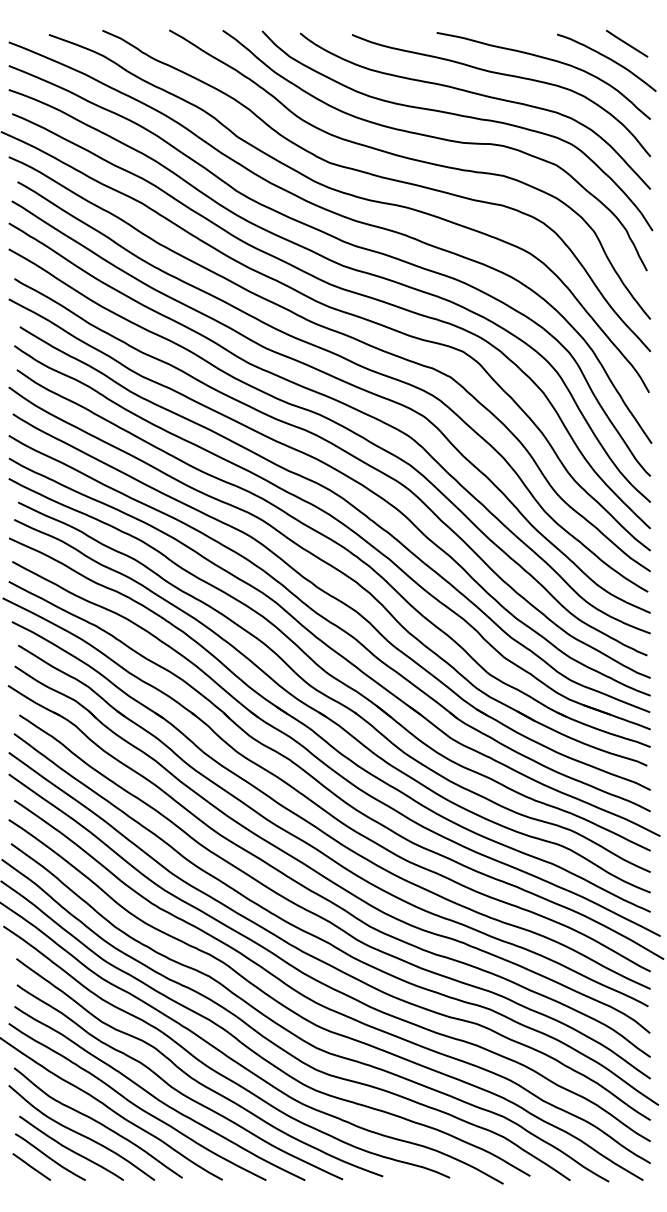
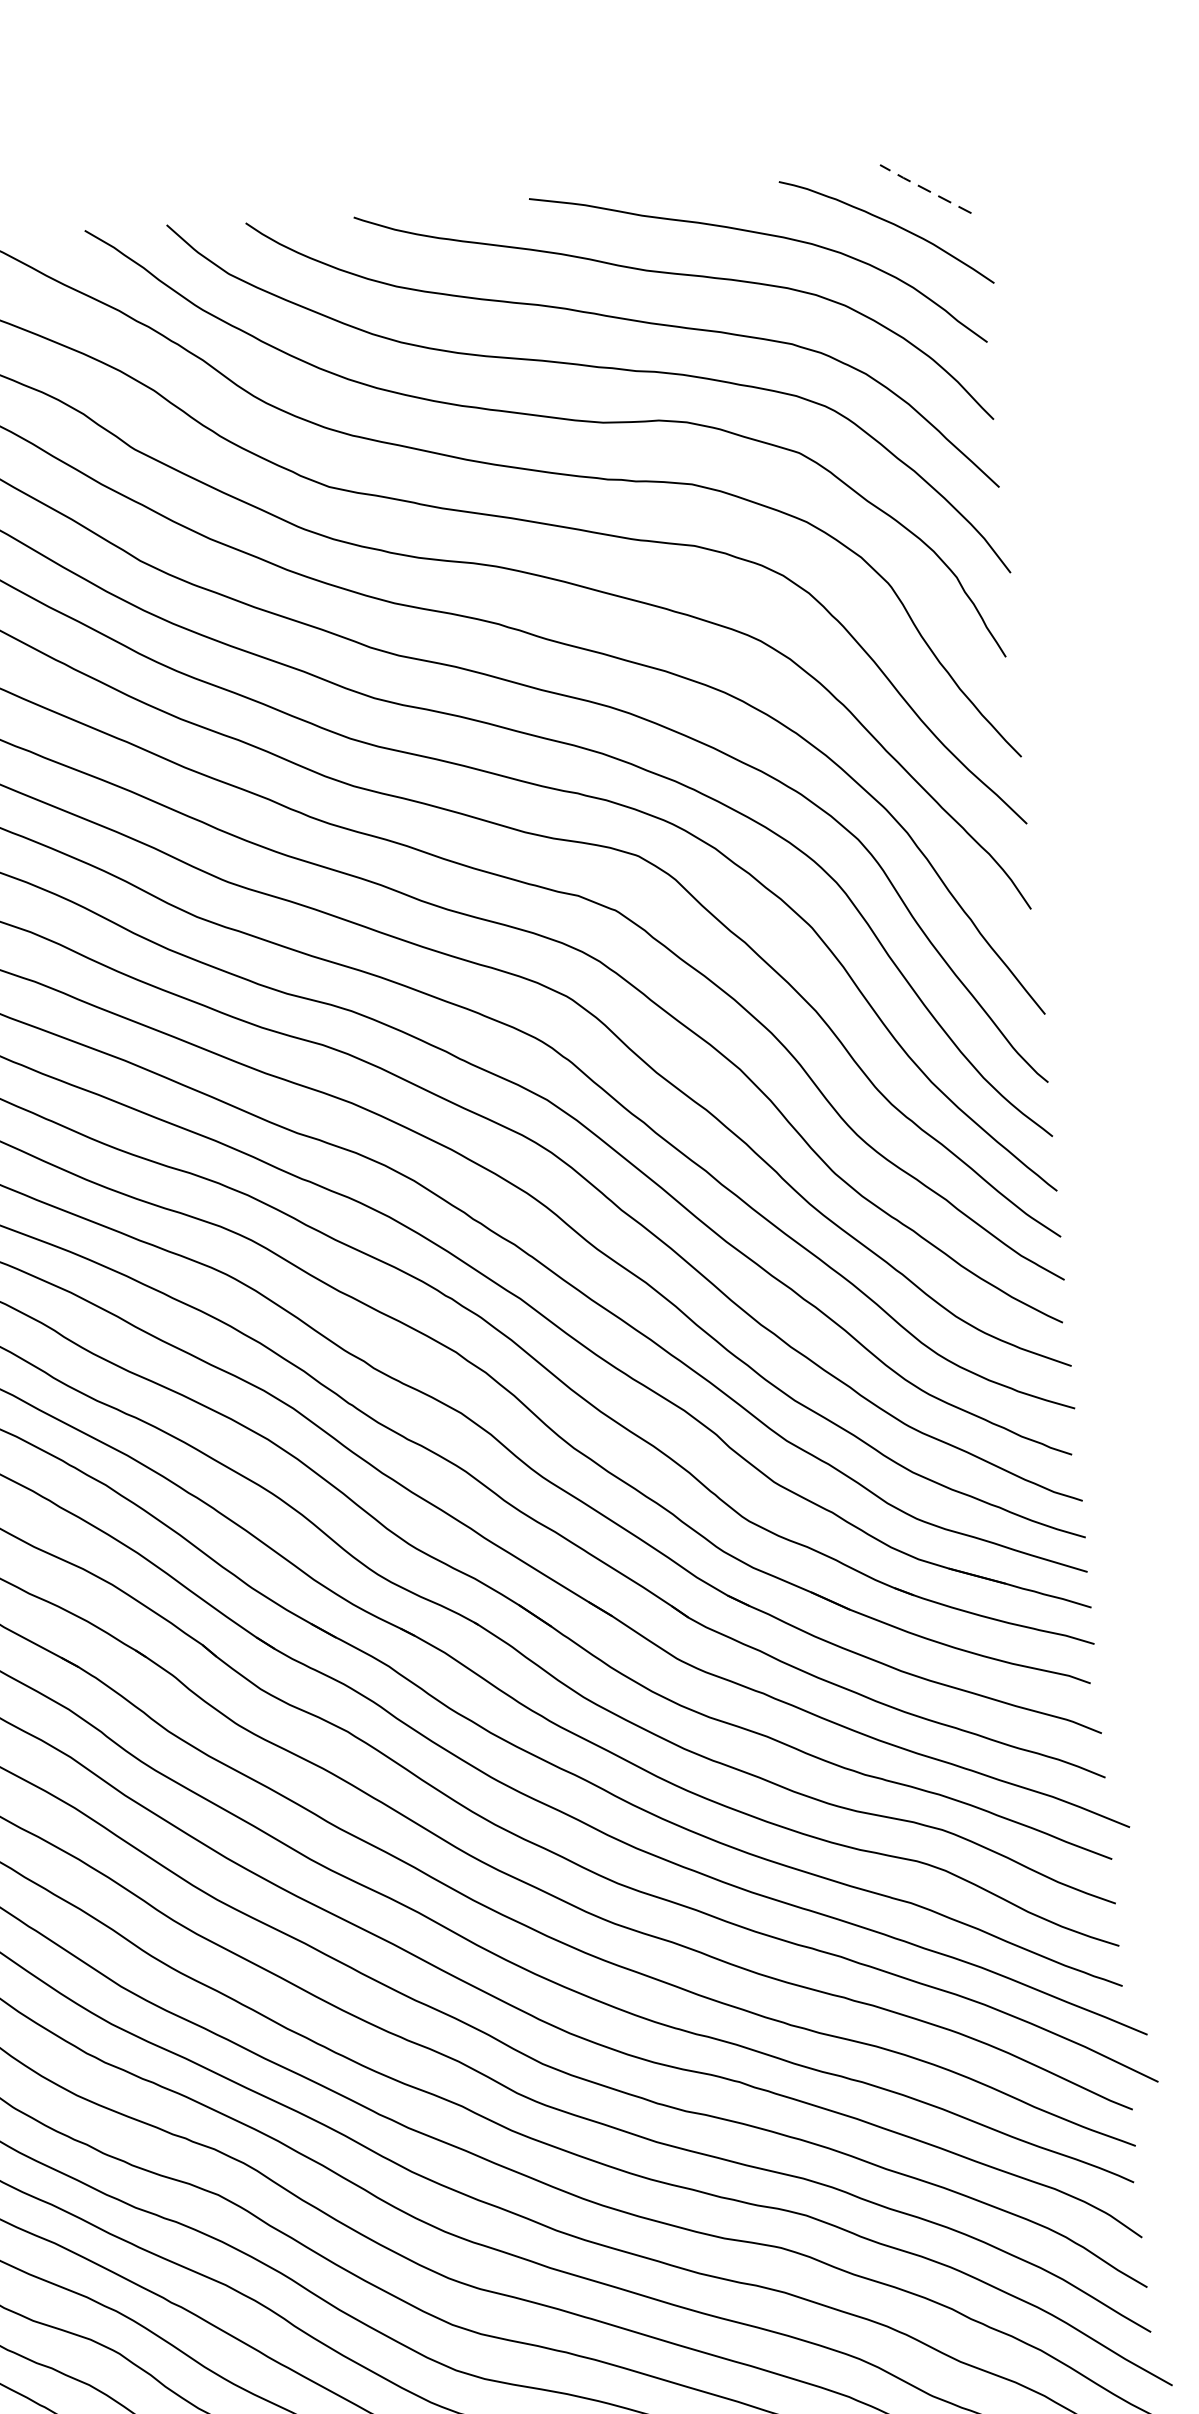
line: (626, 43) -> (924, 188), solid -> dashed

